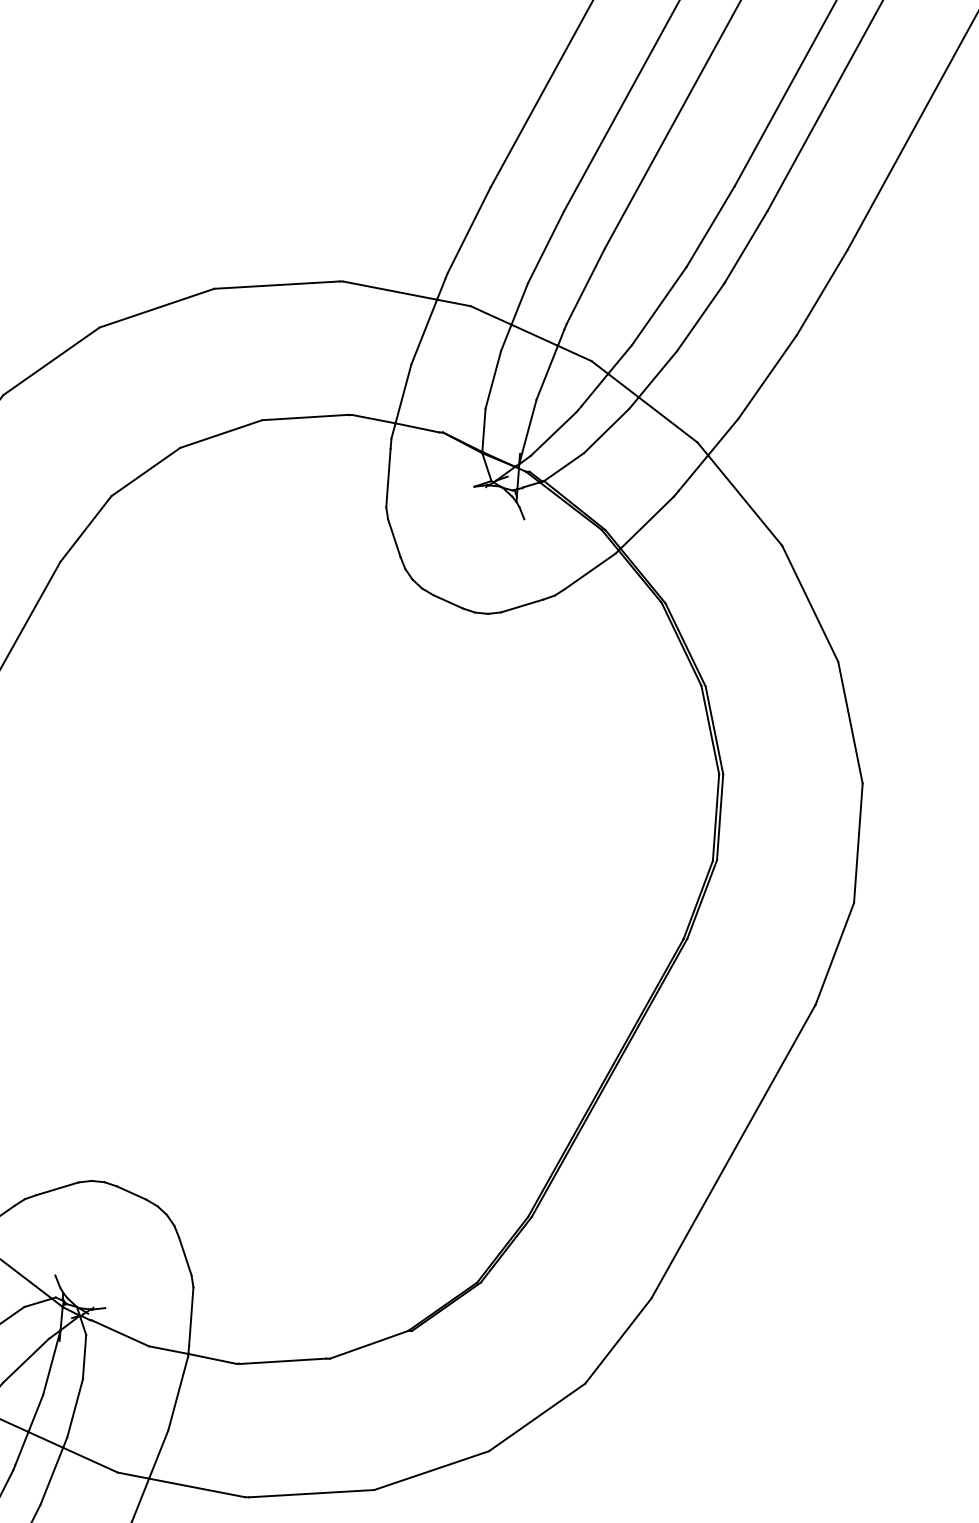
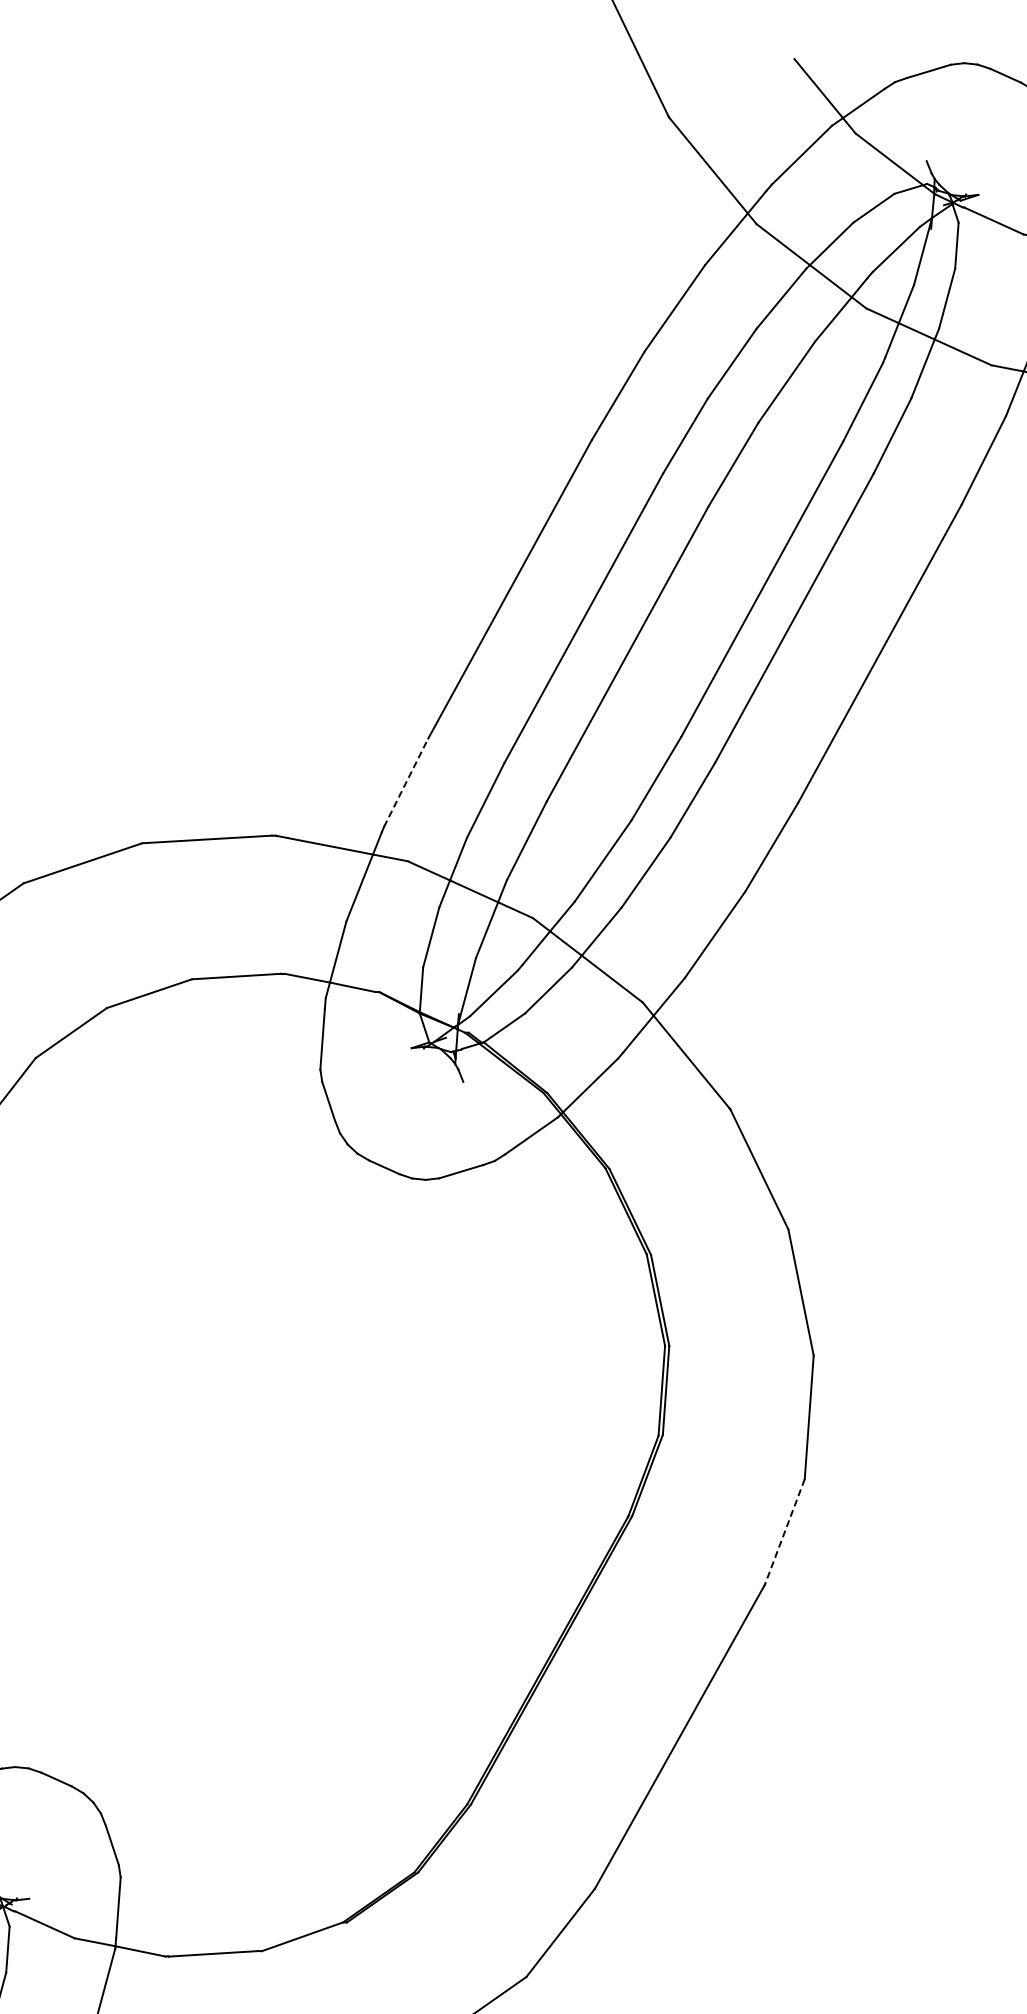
line: (469, 230) -> (406, 782), solid -> dashed
line: (834, 954) -> (784, 1532), solid -> dashed

